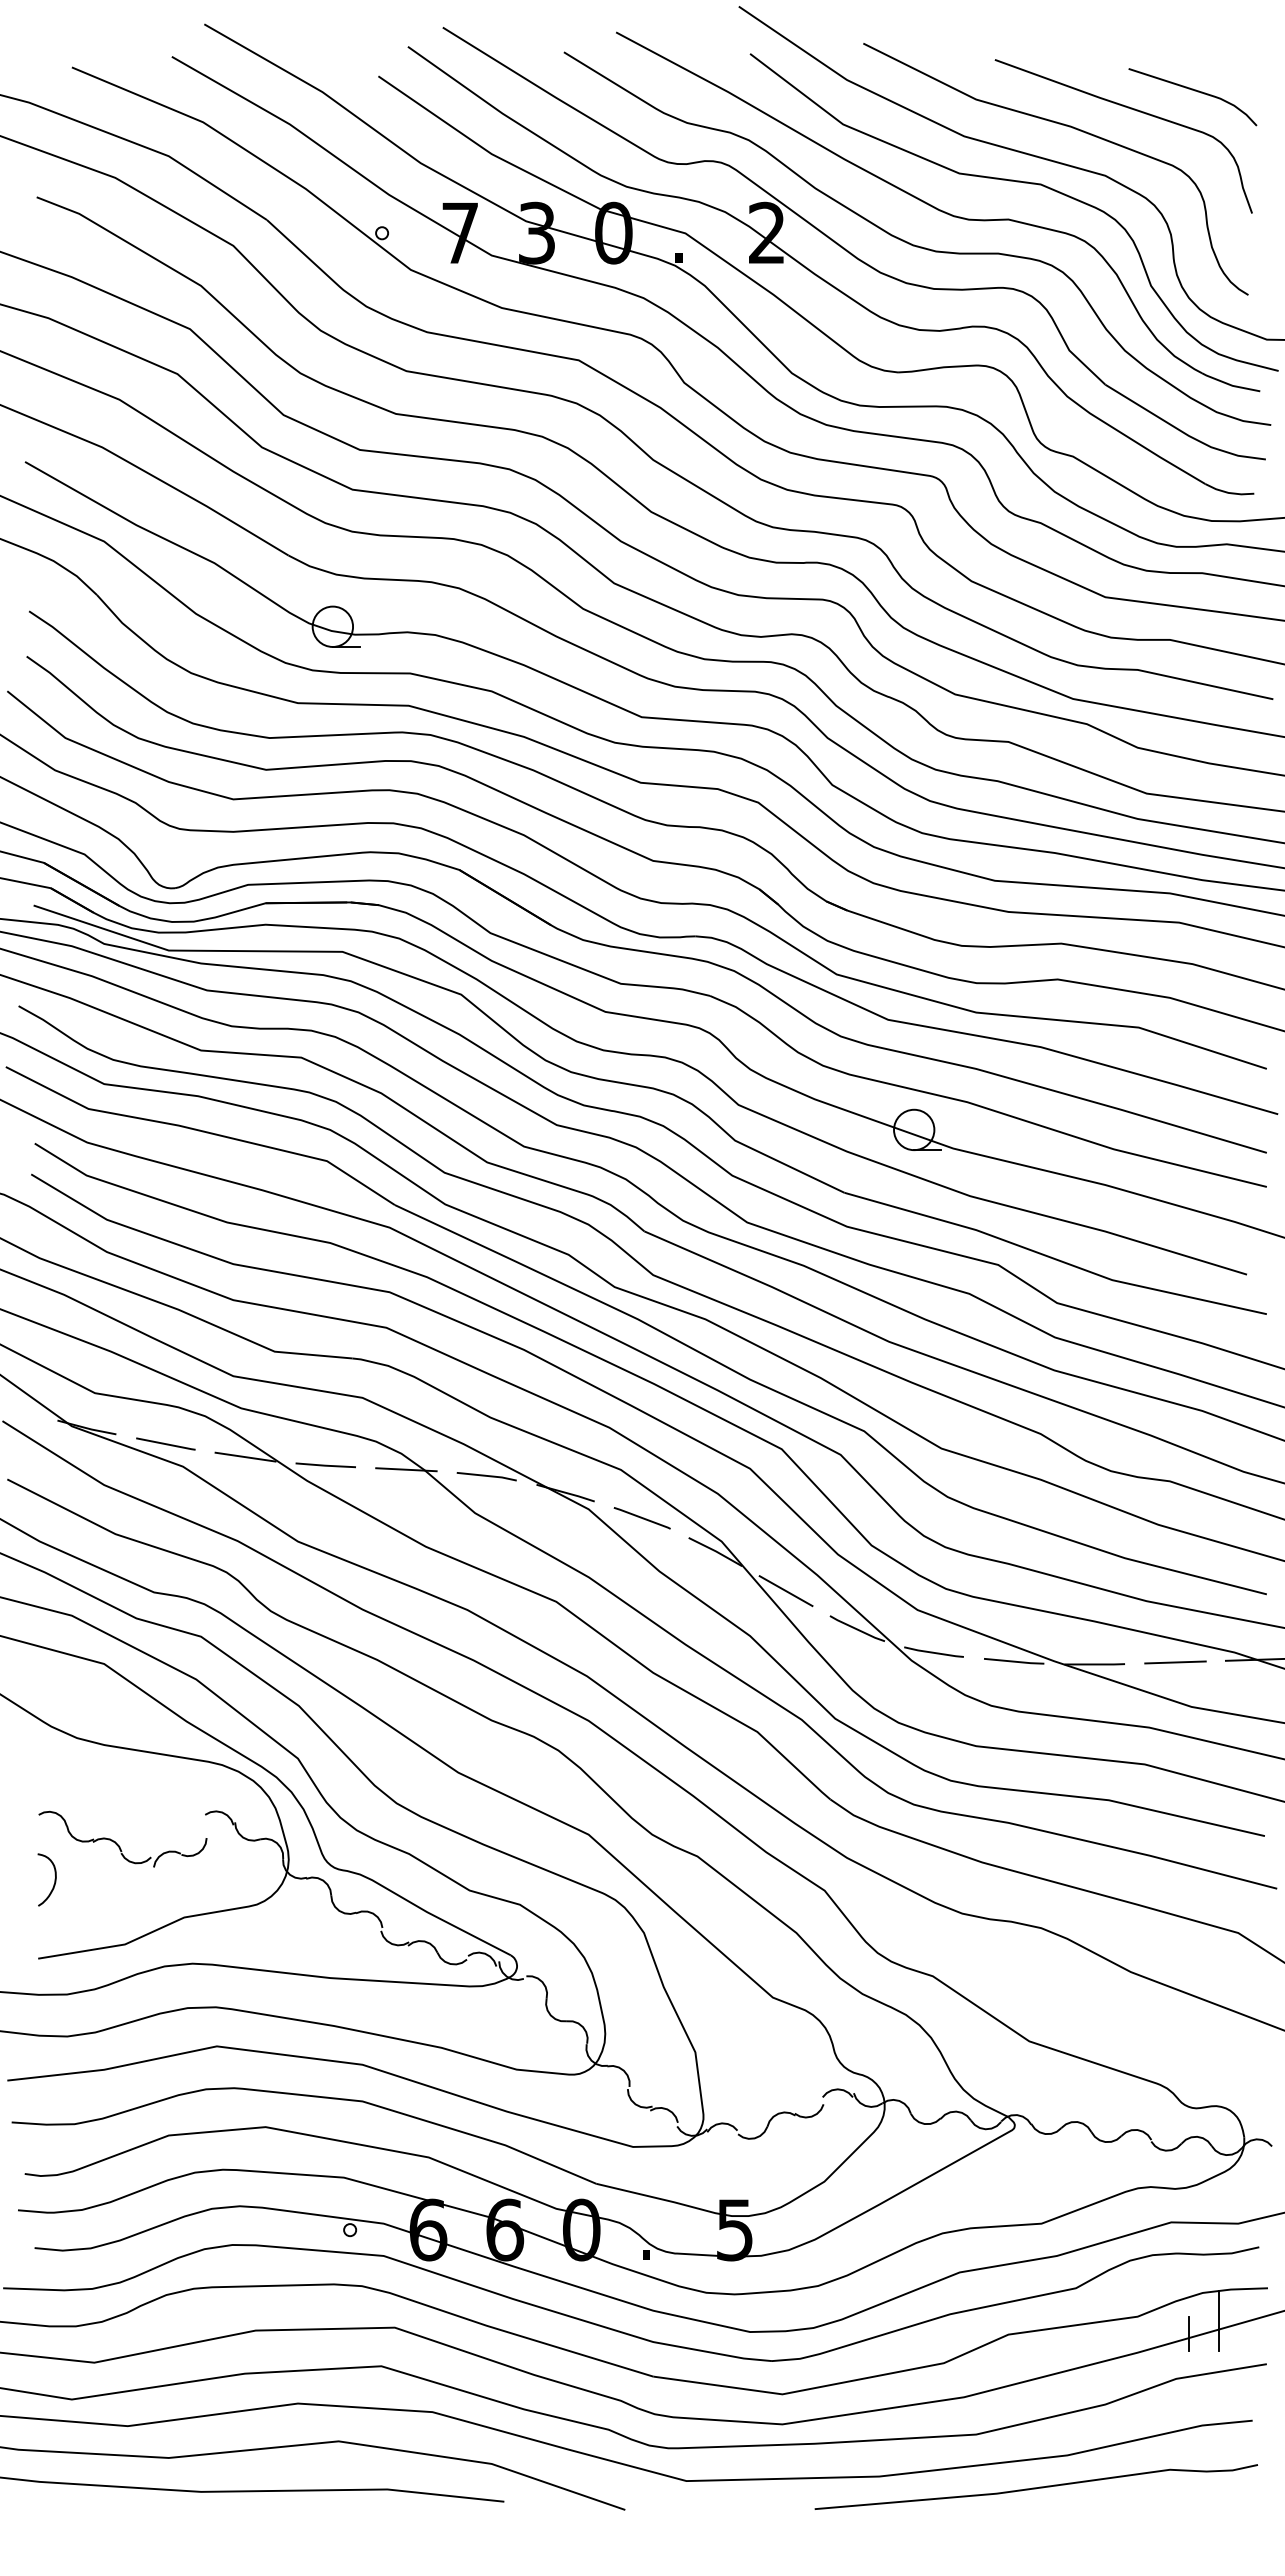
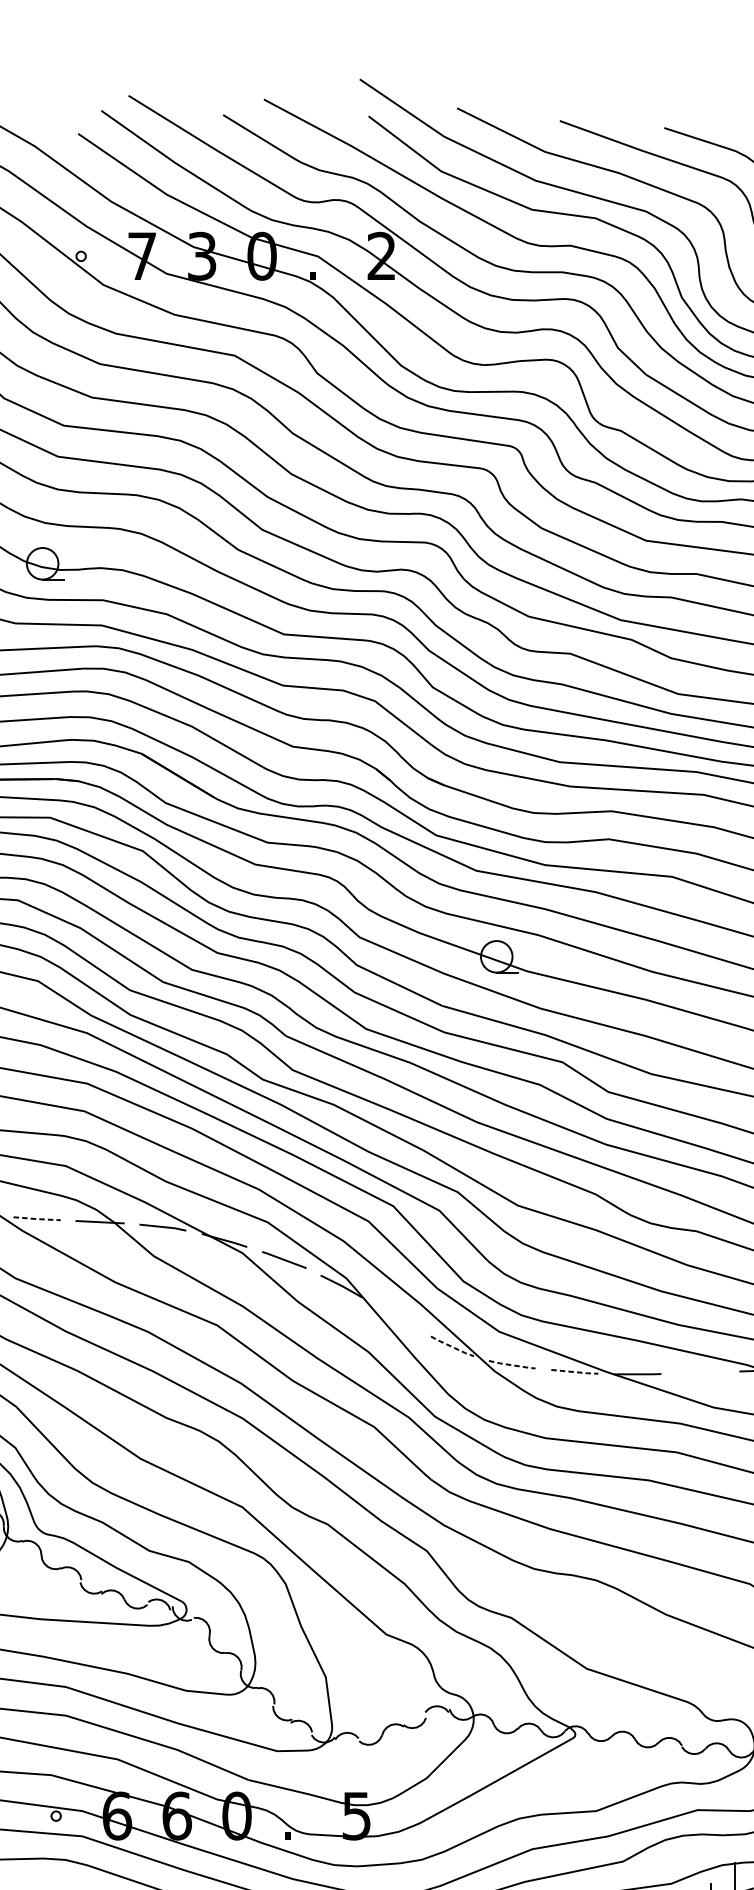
line: (325, 1465) -> (36, 1218), solid -> dashed
line: (785, 1591) -> (396, 1317), removed
line: (857, 1629) -> (452, 1347), solid -> dashed
line: (934, 1652) -> (512, 1364), solid -> dashed
line: (1014, 1661) -> (575, 1372), solid -> dashed
line: (1175, 1662) -> (700, 1372), removed

